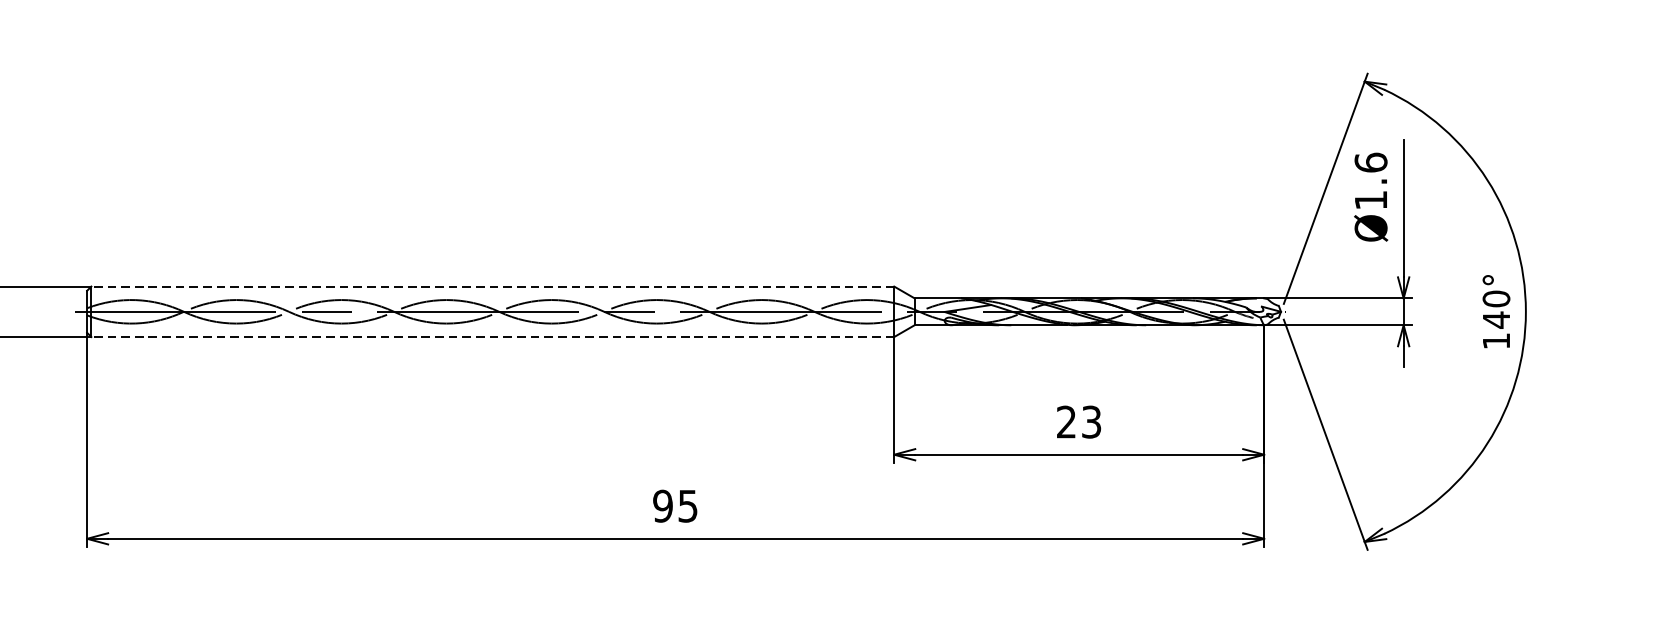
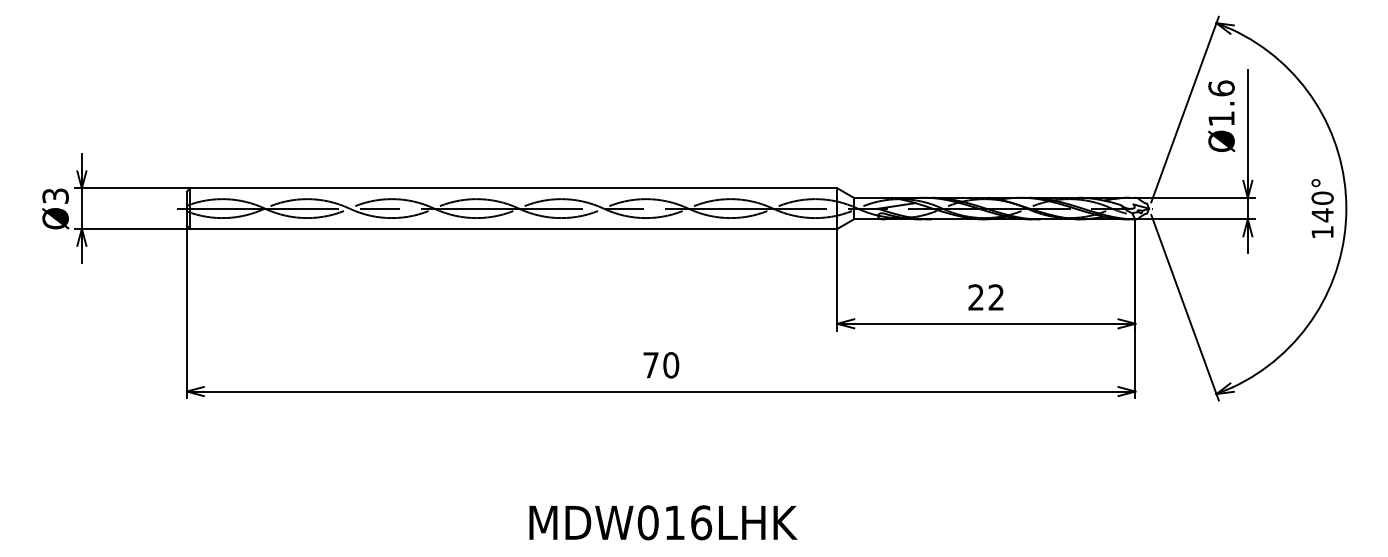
line: (492, 286) -> (513, 188), dashed -> solid
line: (492, 336) -> (513, 228), dashed -> solid
text: (1090, 422) -> (995, 297), 23 -> 22
text: (676, 506) -> (661, 365), 95 -> 70

